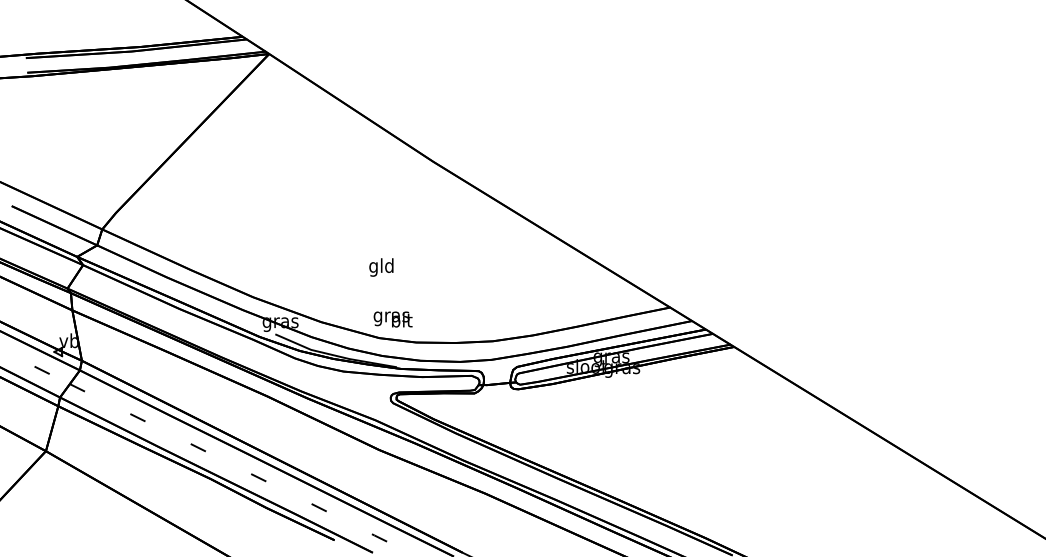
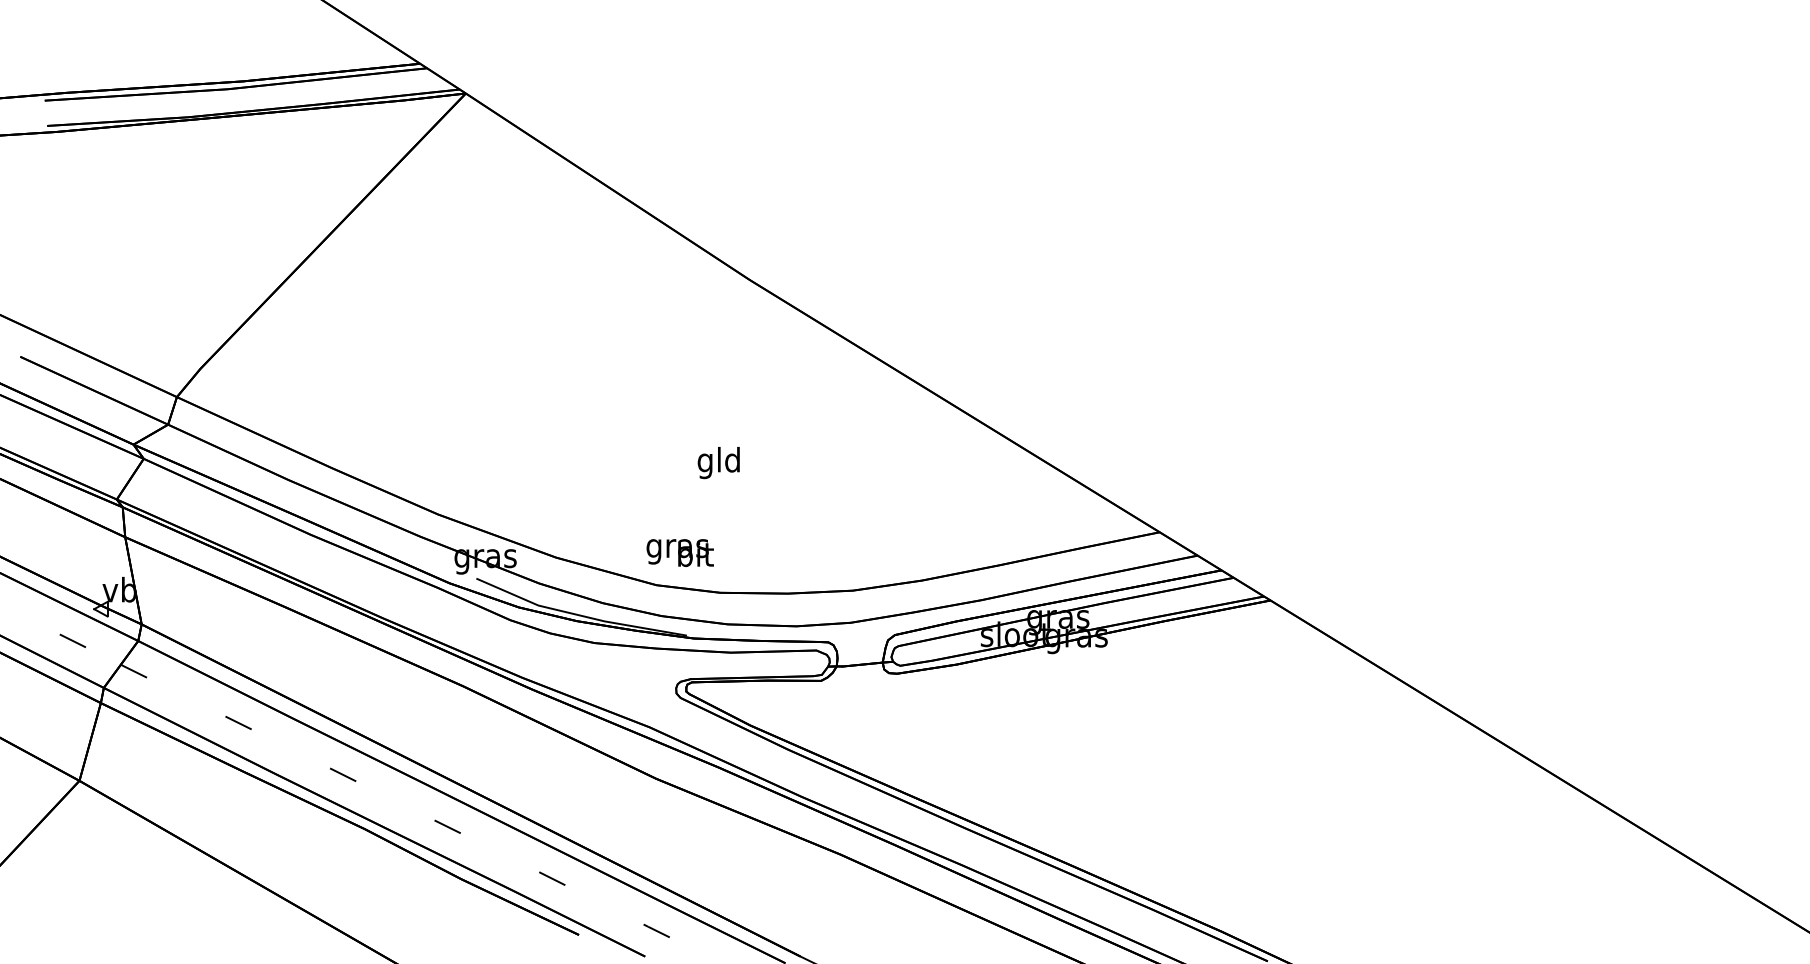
text: (381, 267) -> (718, 462), moved

